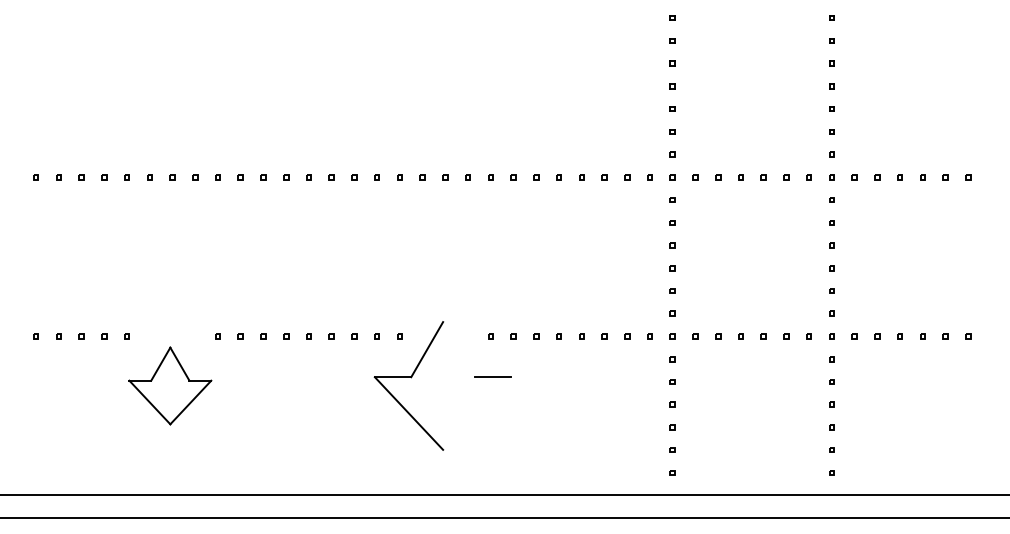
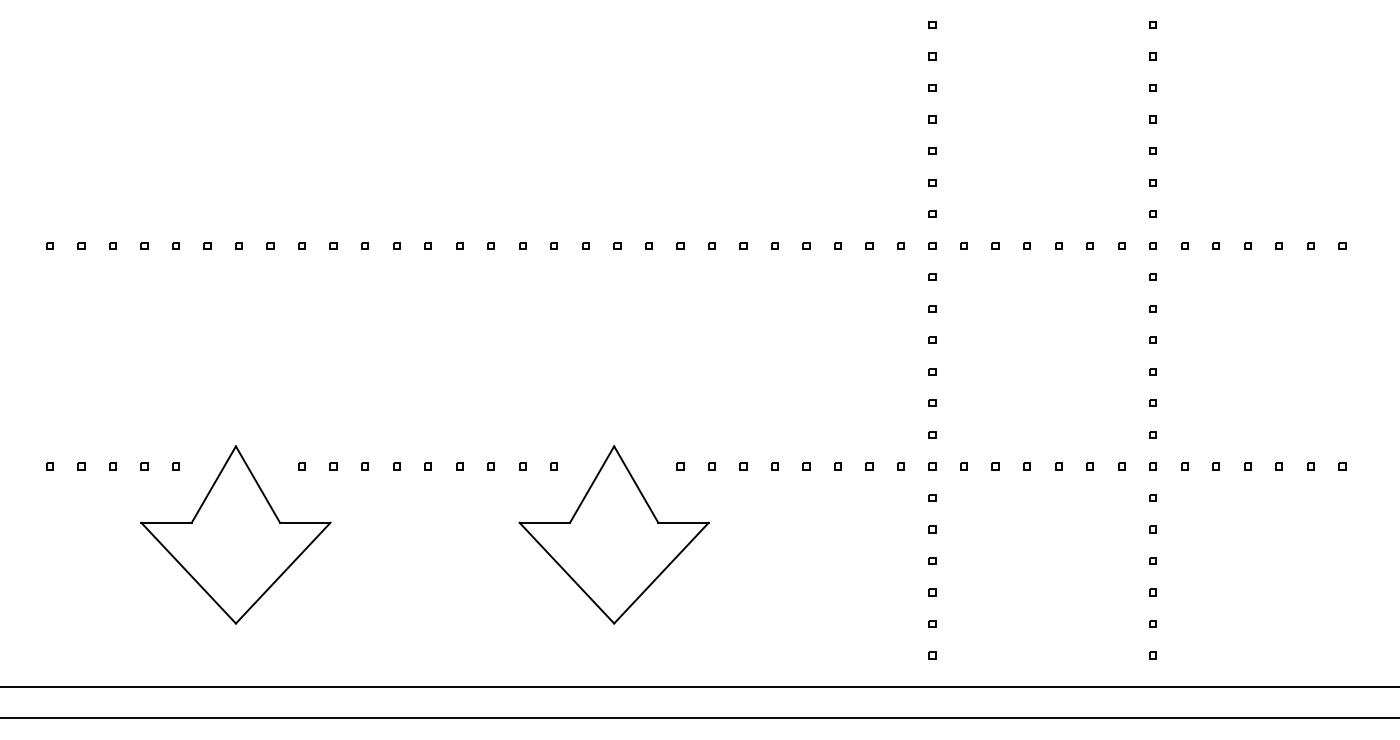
line: (458, 349) -> (635, 484), added
part: (170, 385) -> (236, 534), size x1.67
line: (477, 413) -> (661, 573), added

